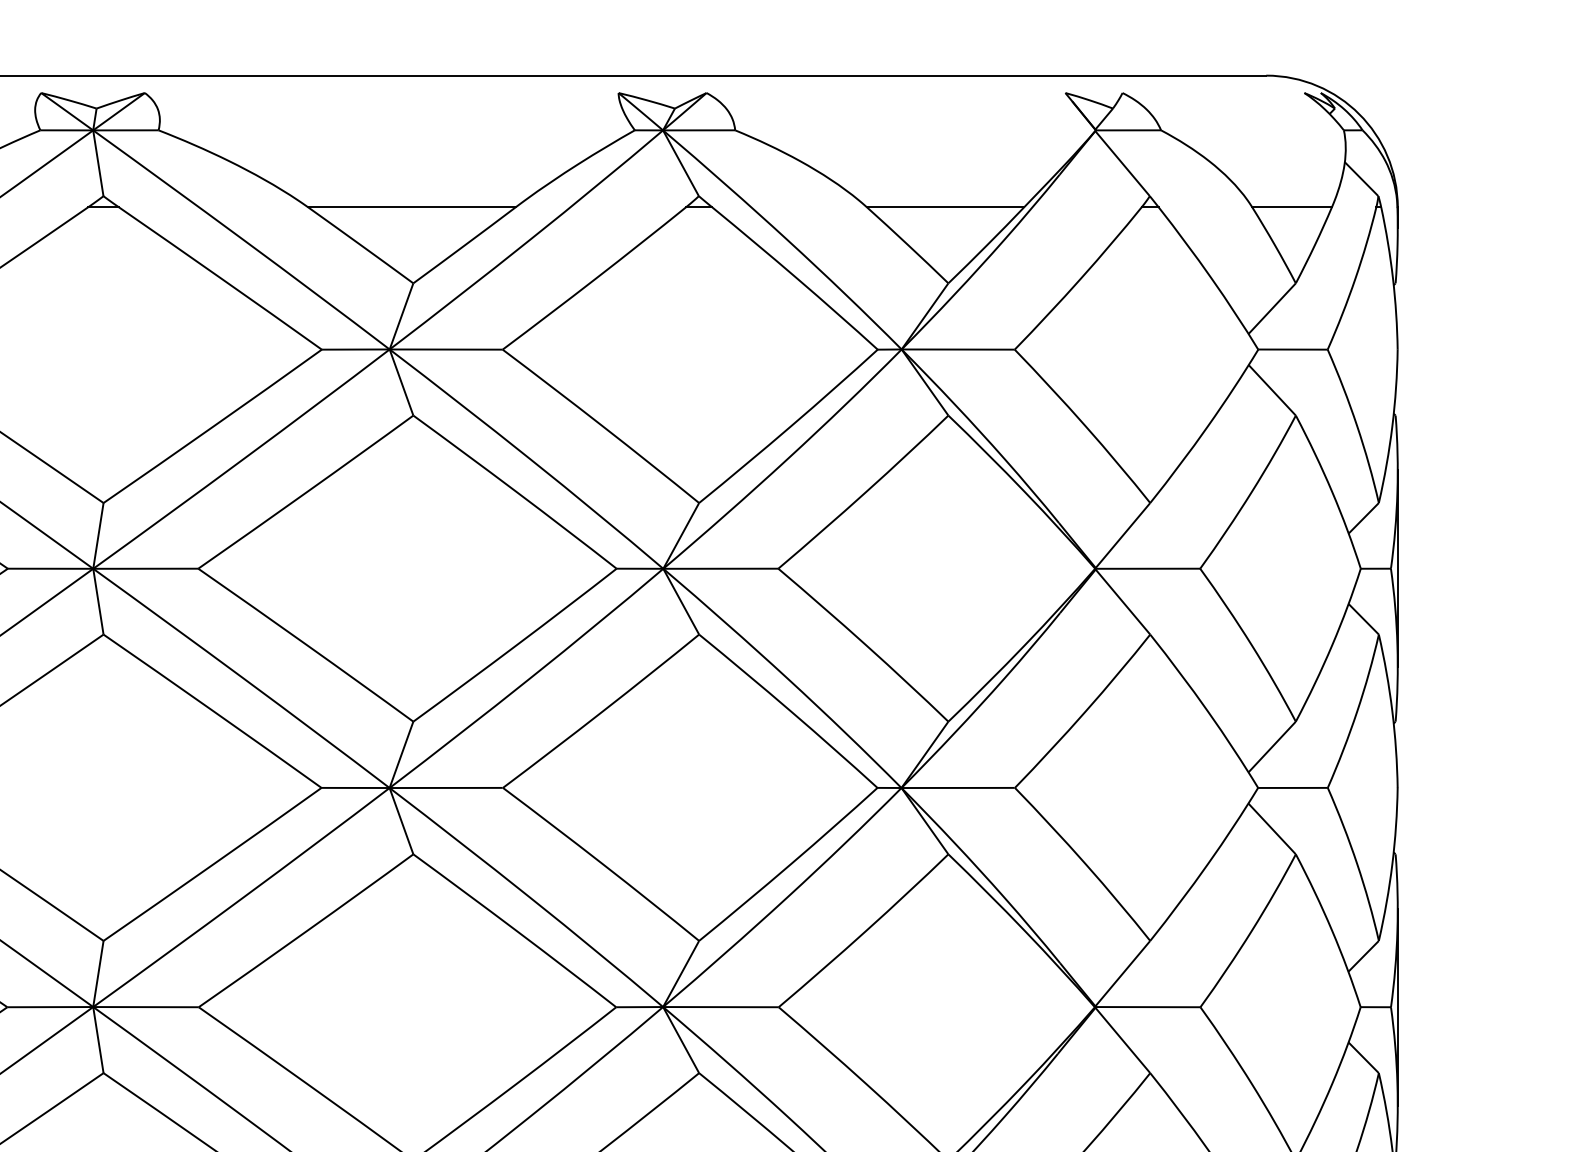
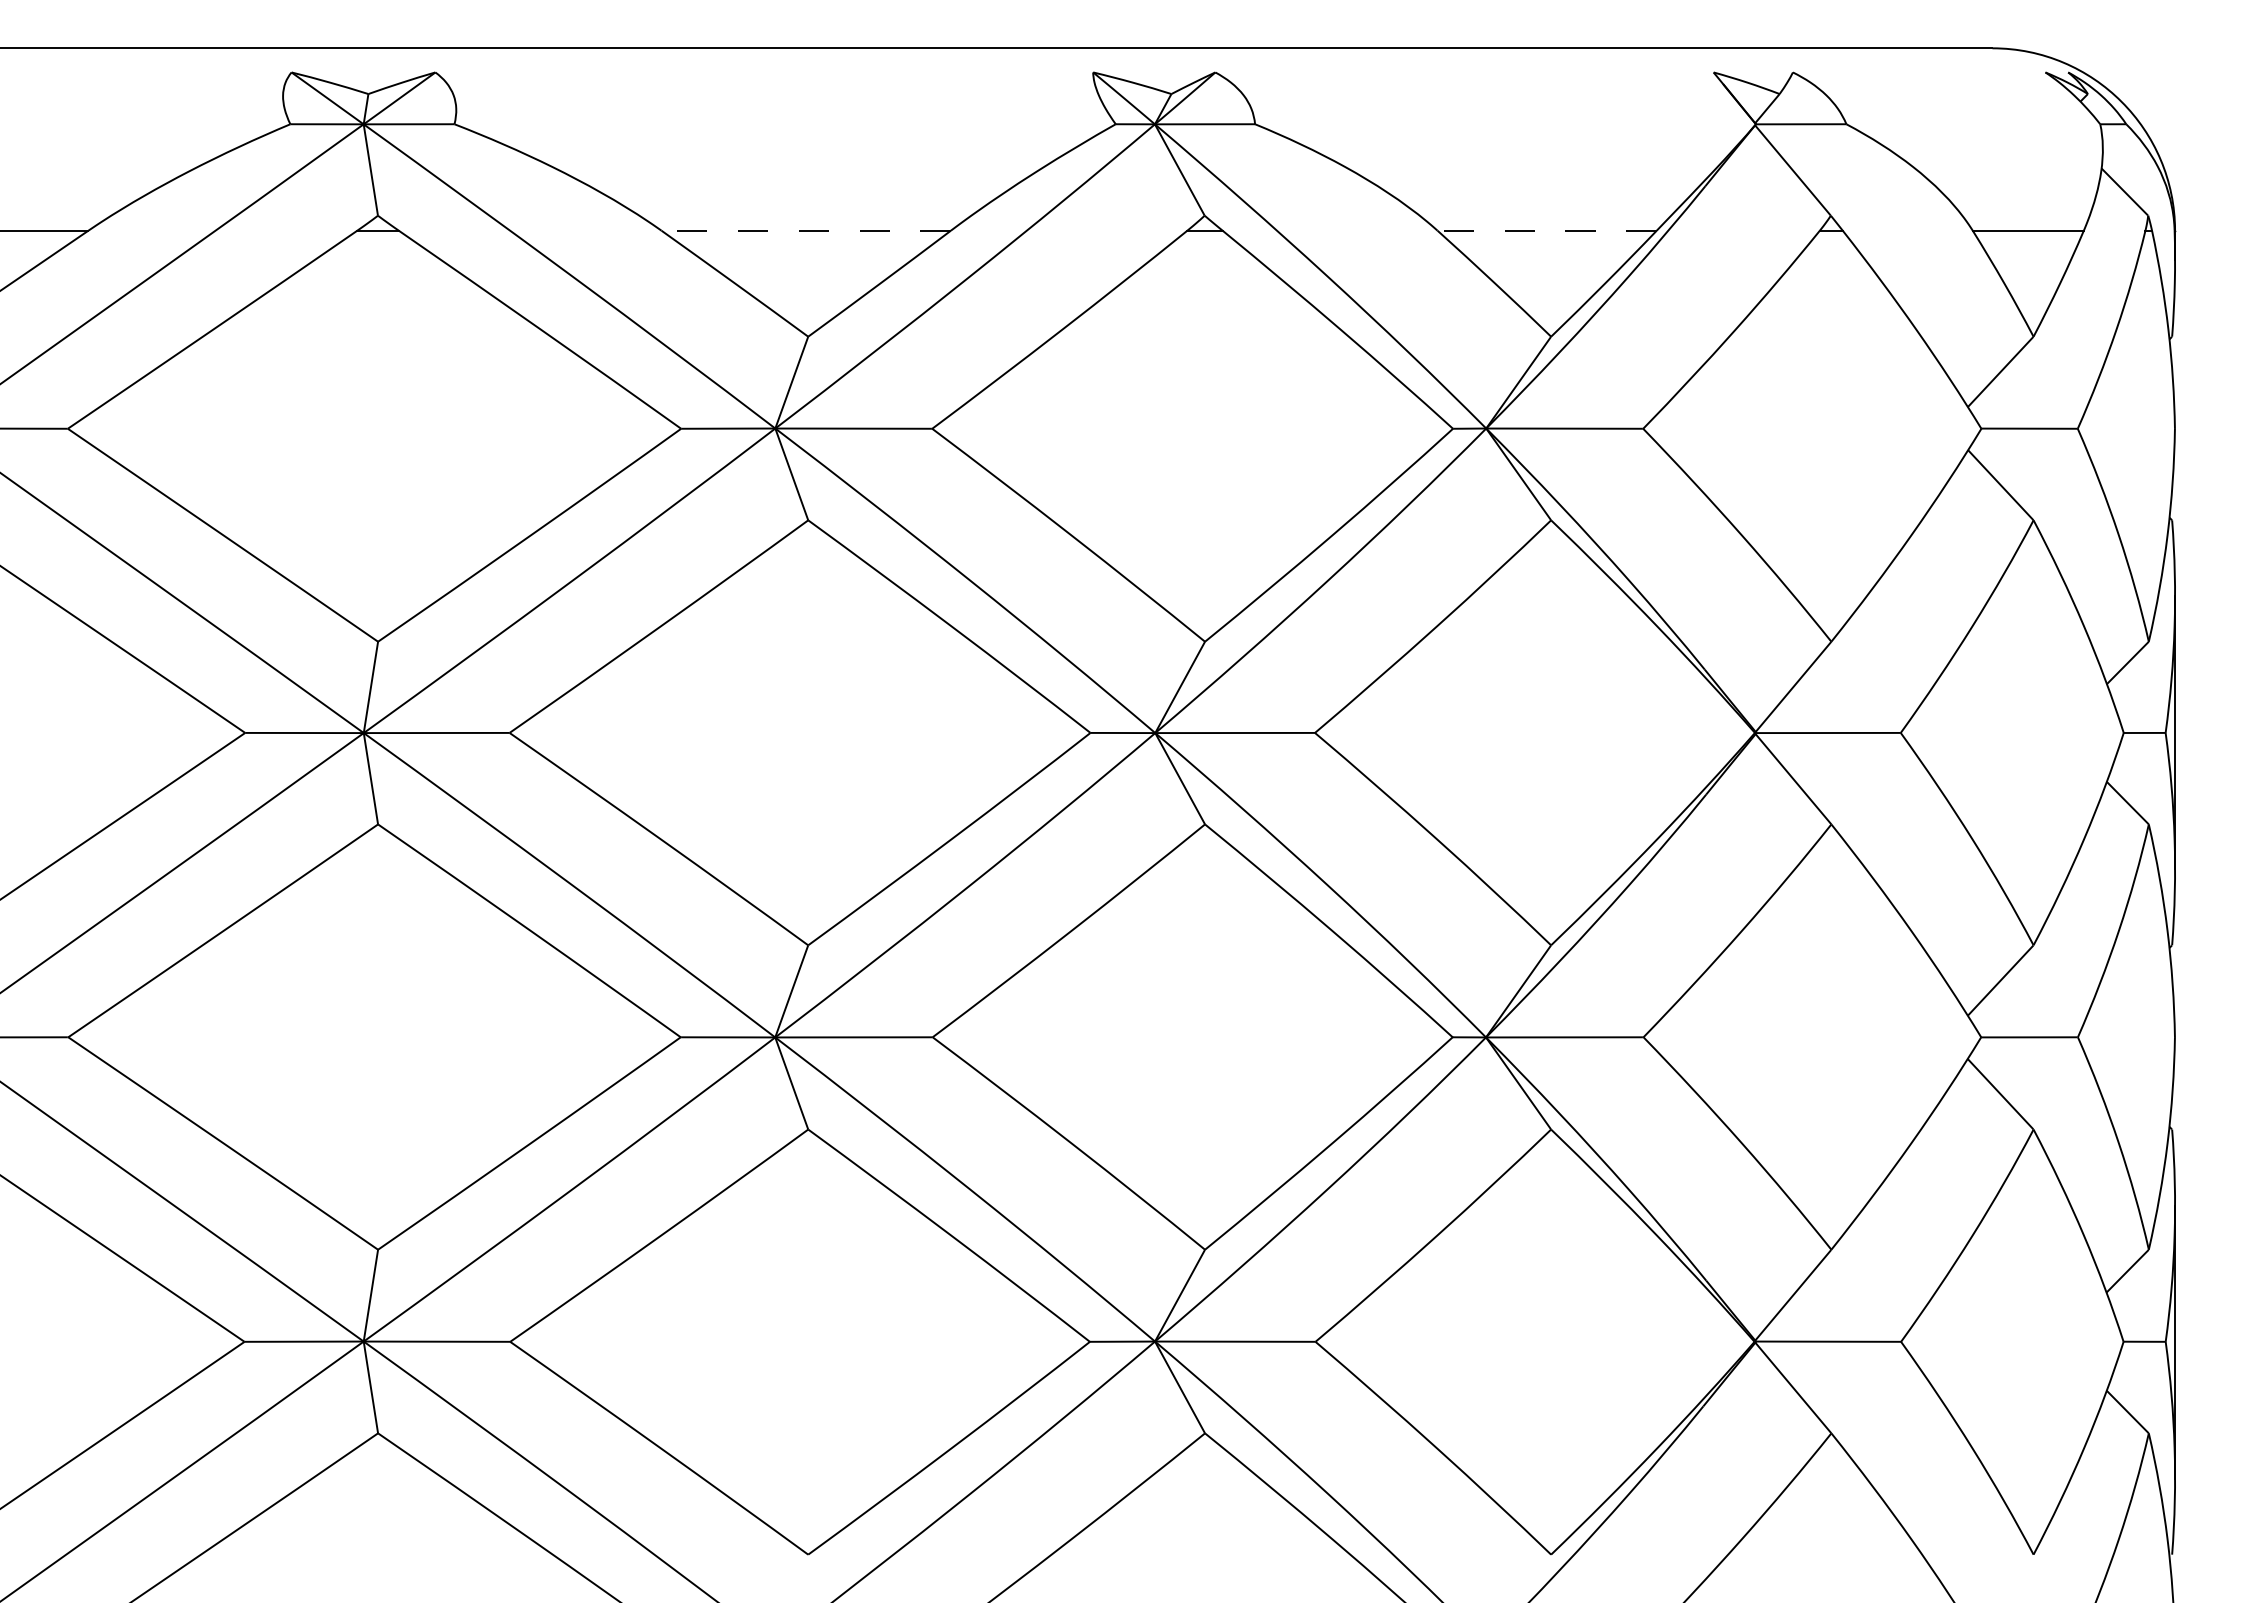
line: (412, 206) -> (806, 230), solid -> dashed
line: (945, 206) -> (1547, 230), solid -> dashed

